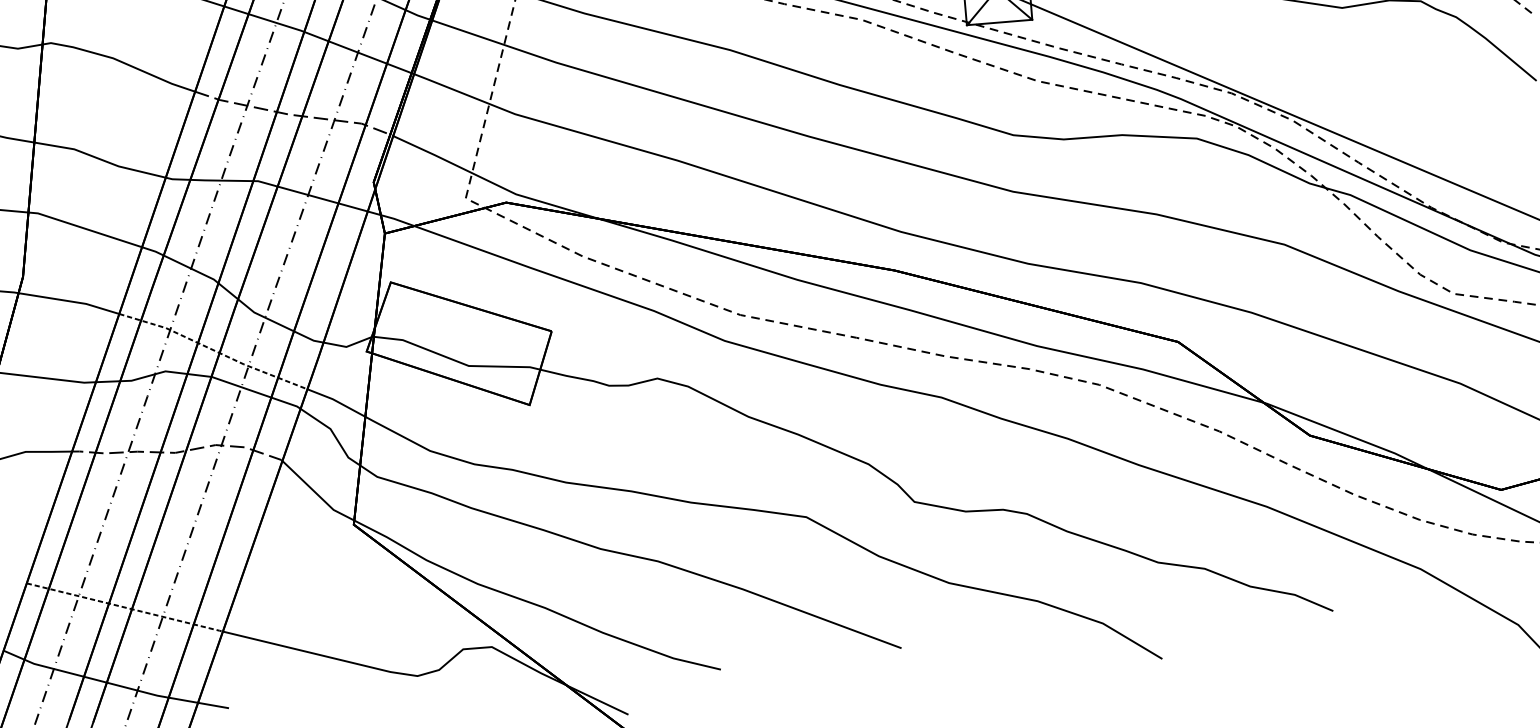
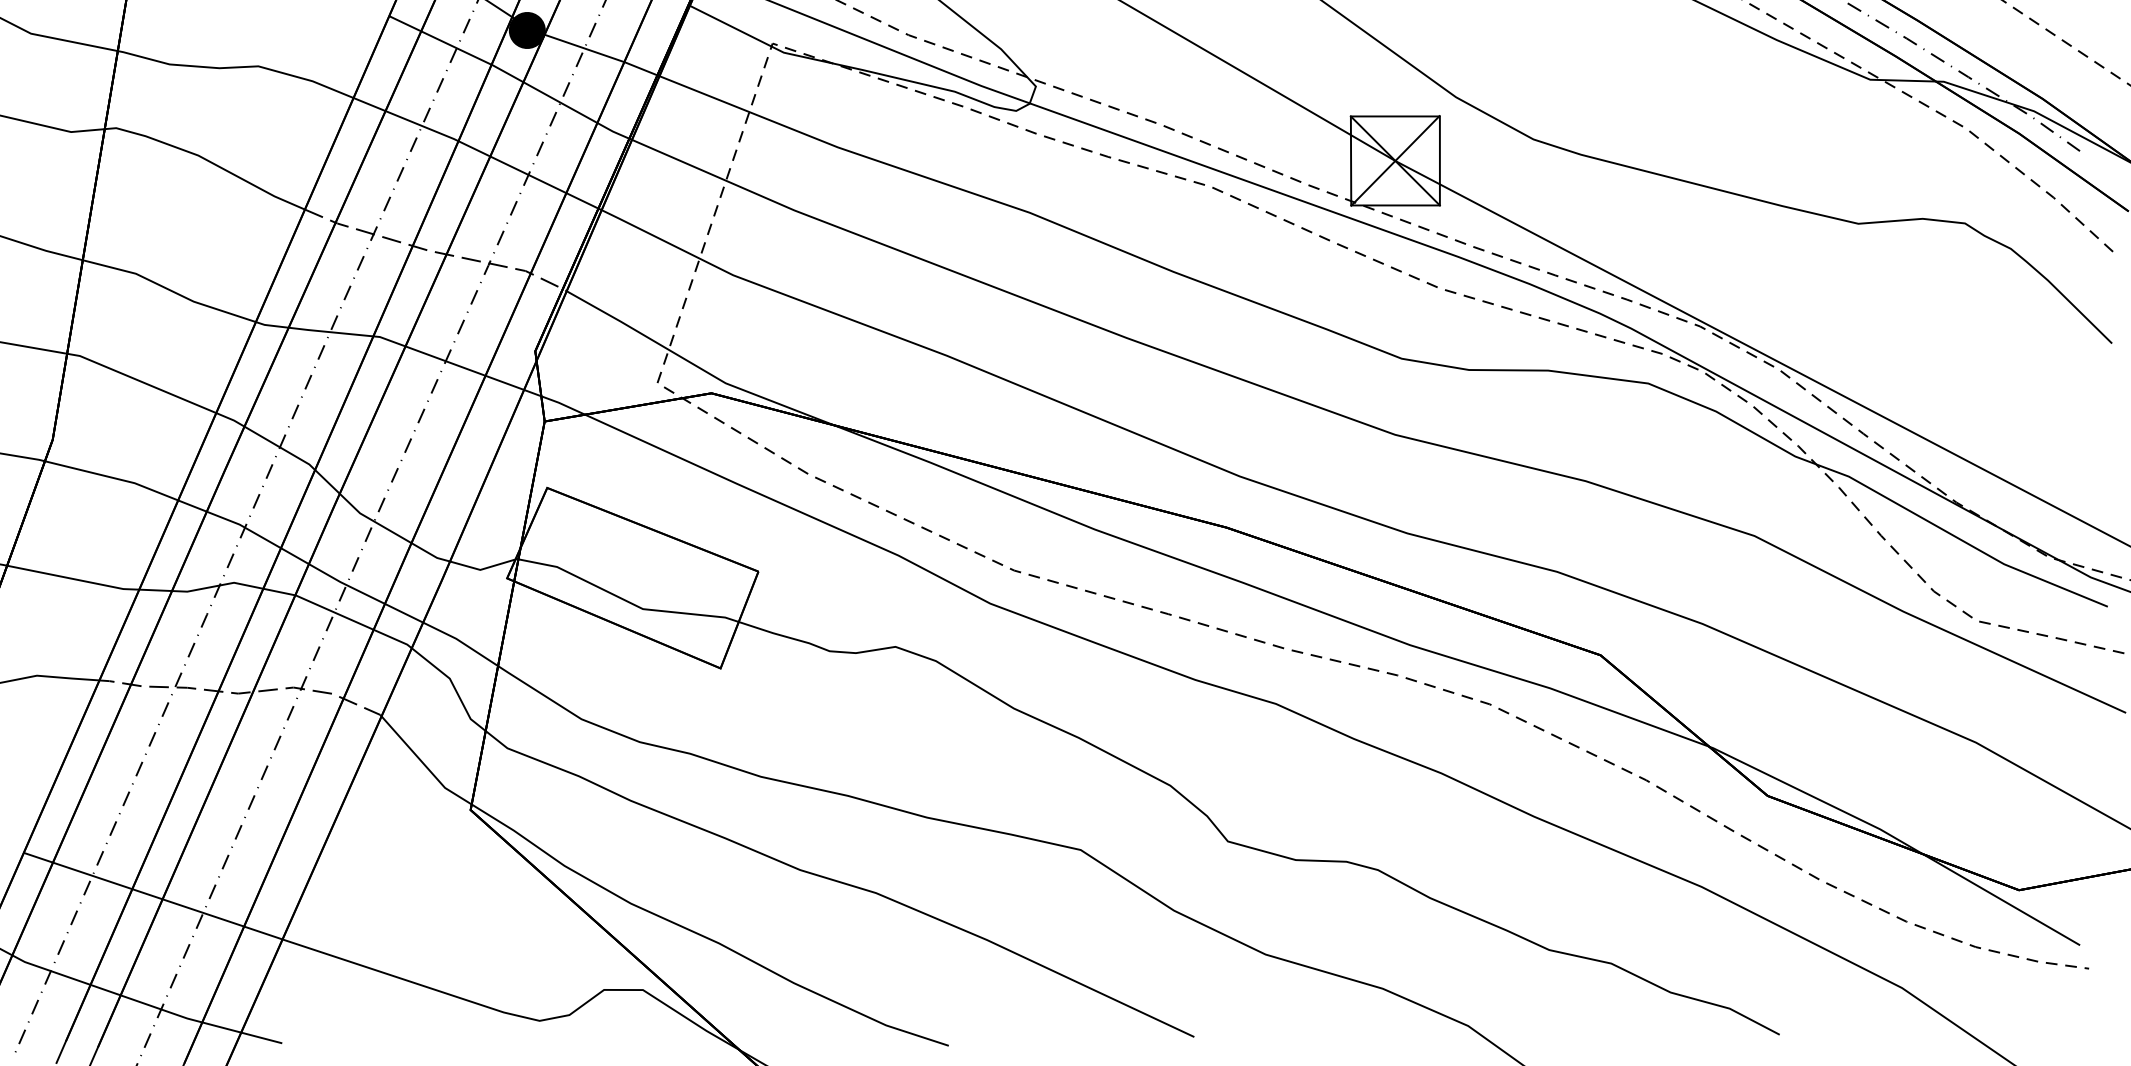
line: (213, 350) -> (301, 559), dashed -> solid
line: (125, 607) -> (154, 896), dashed -> solid

